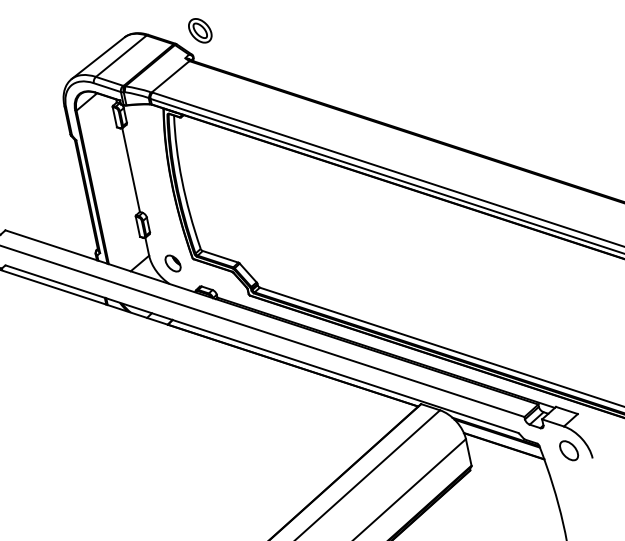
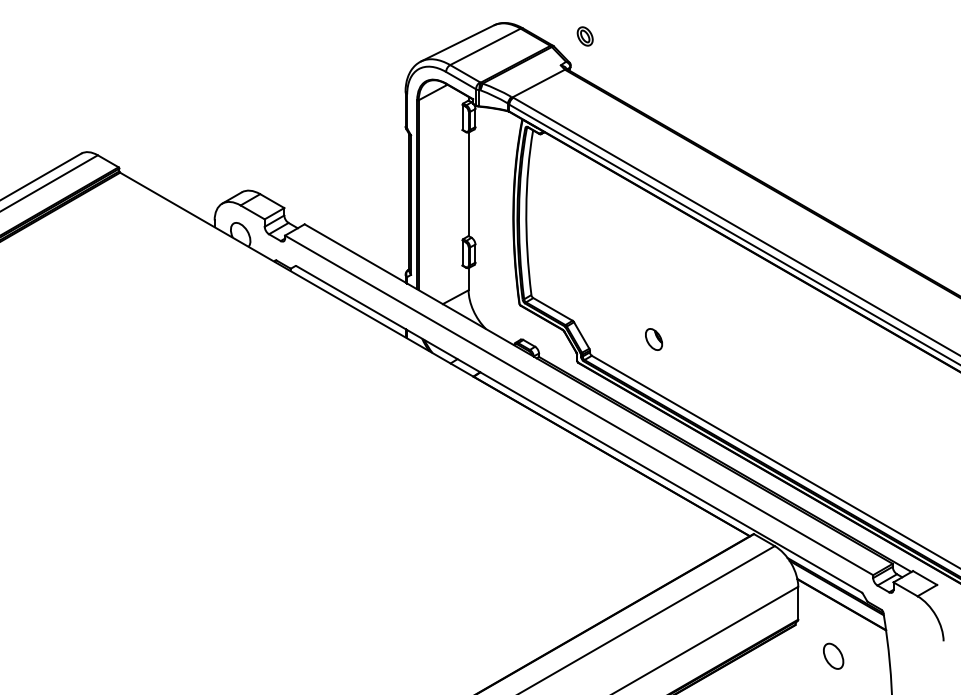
part: (199, 30) -> (584, 36), size x0.6
part: (172, 263) -> (653, 339), moved
part: (568, 450) -> (833, 655), moved

